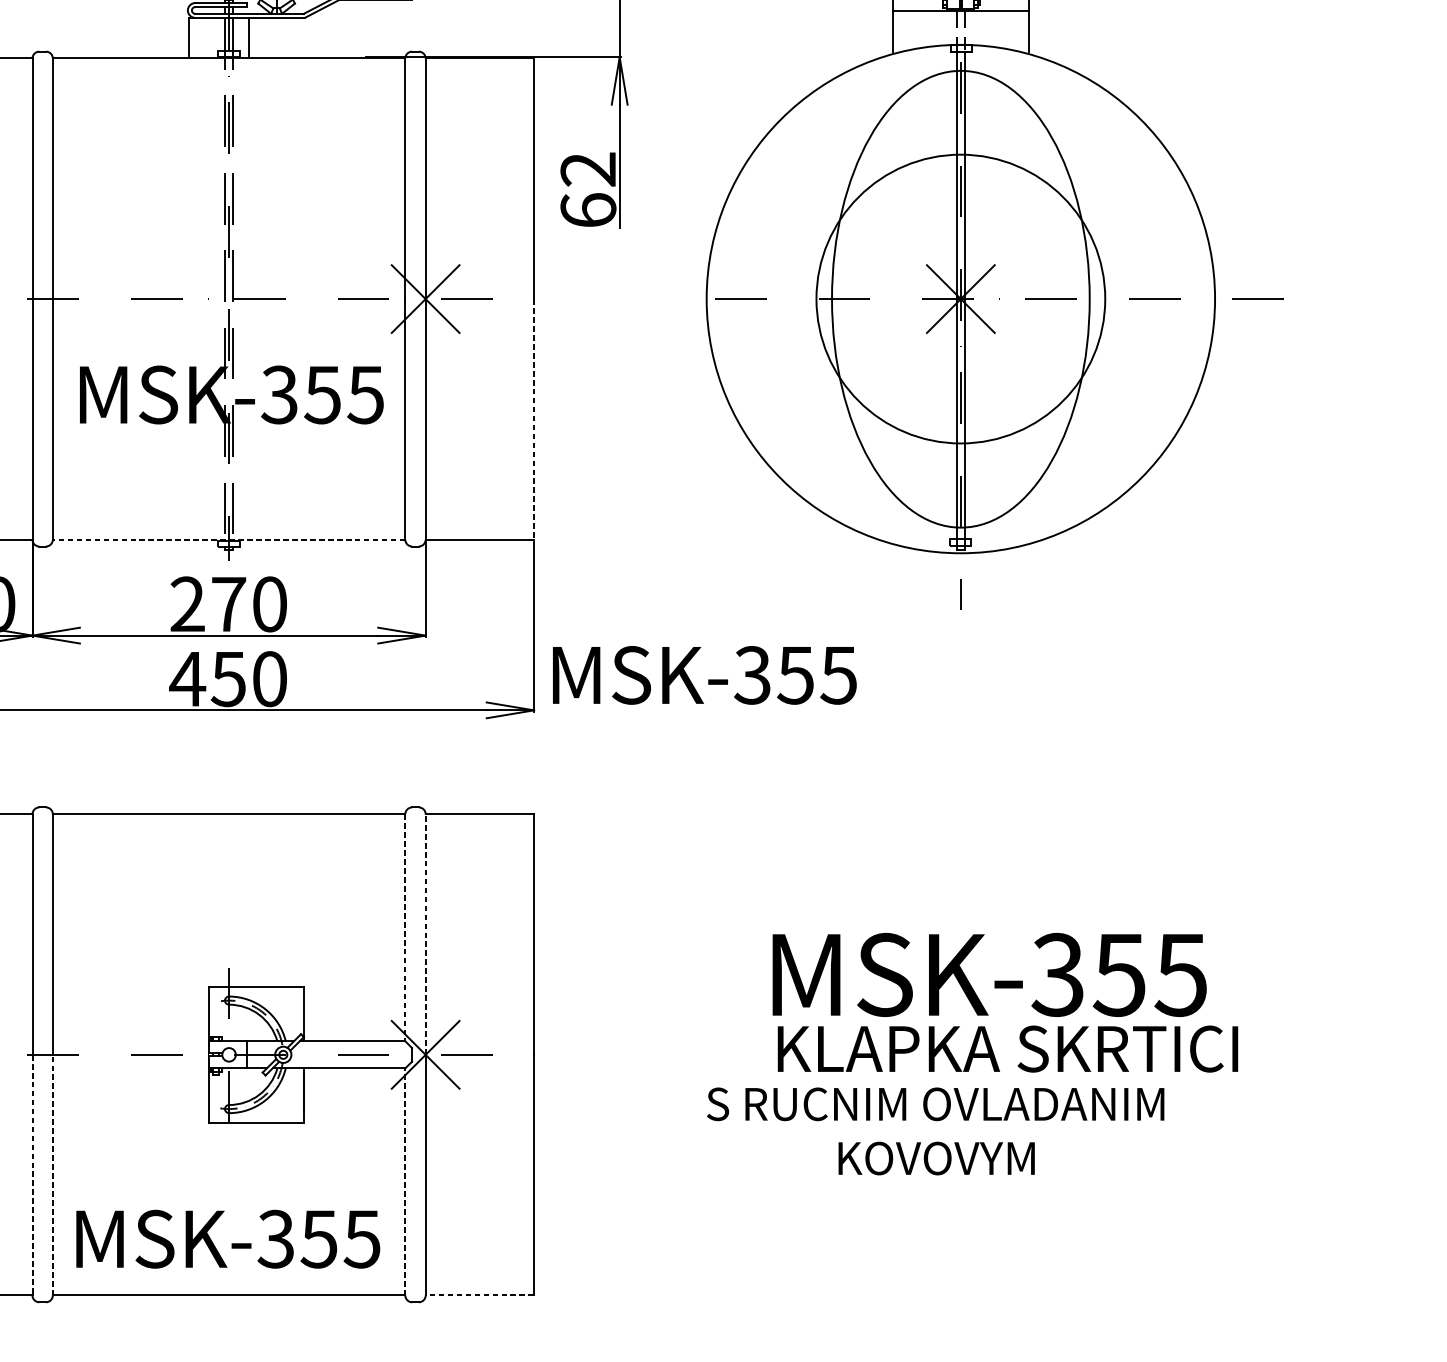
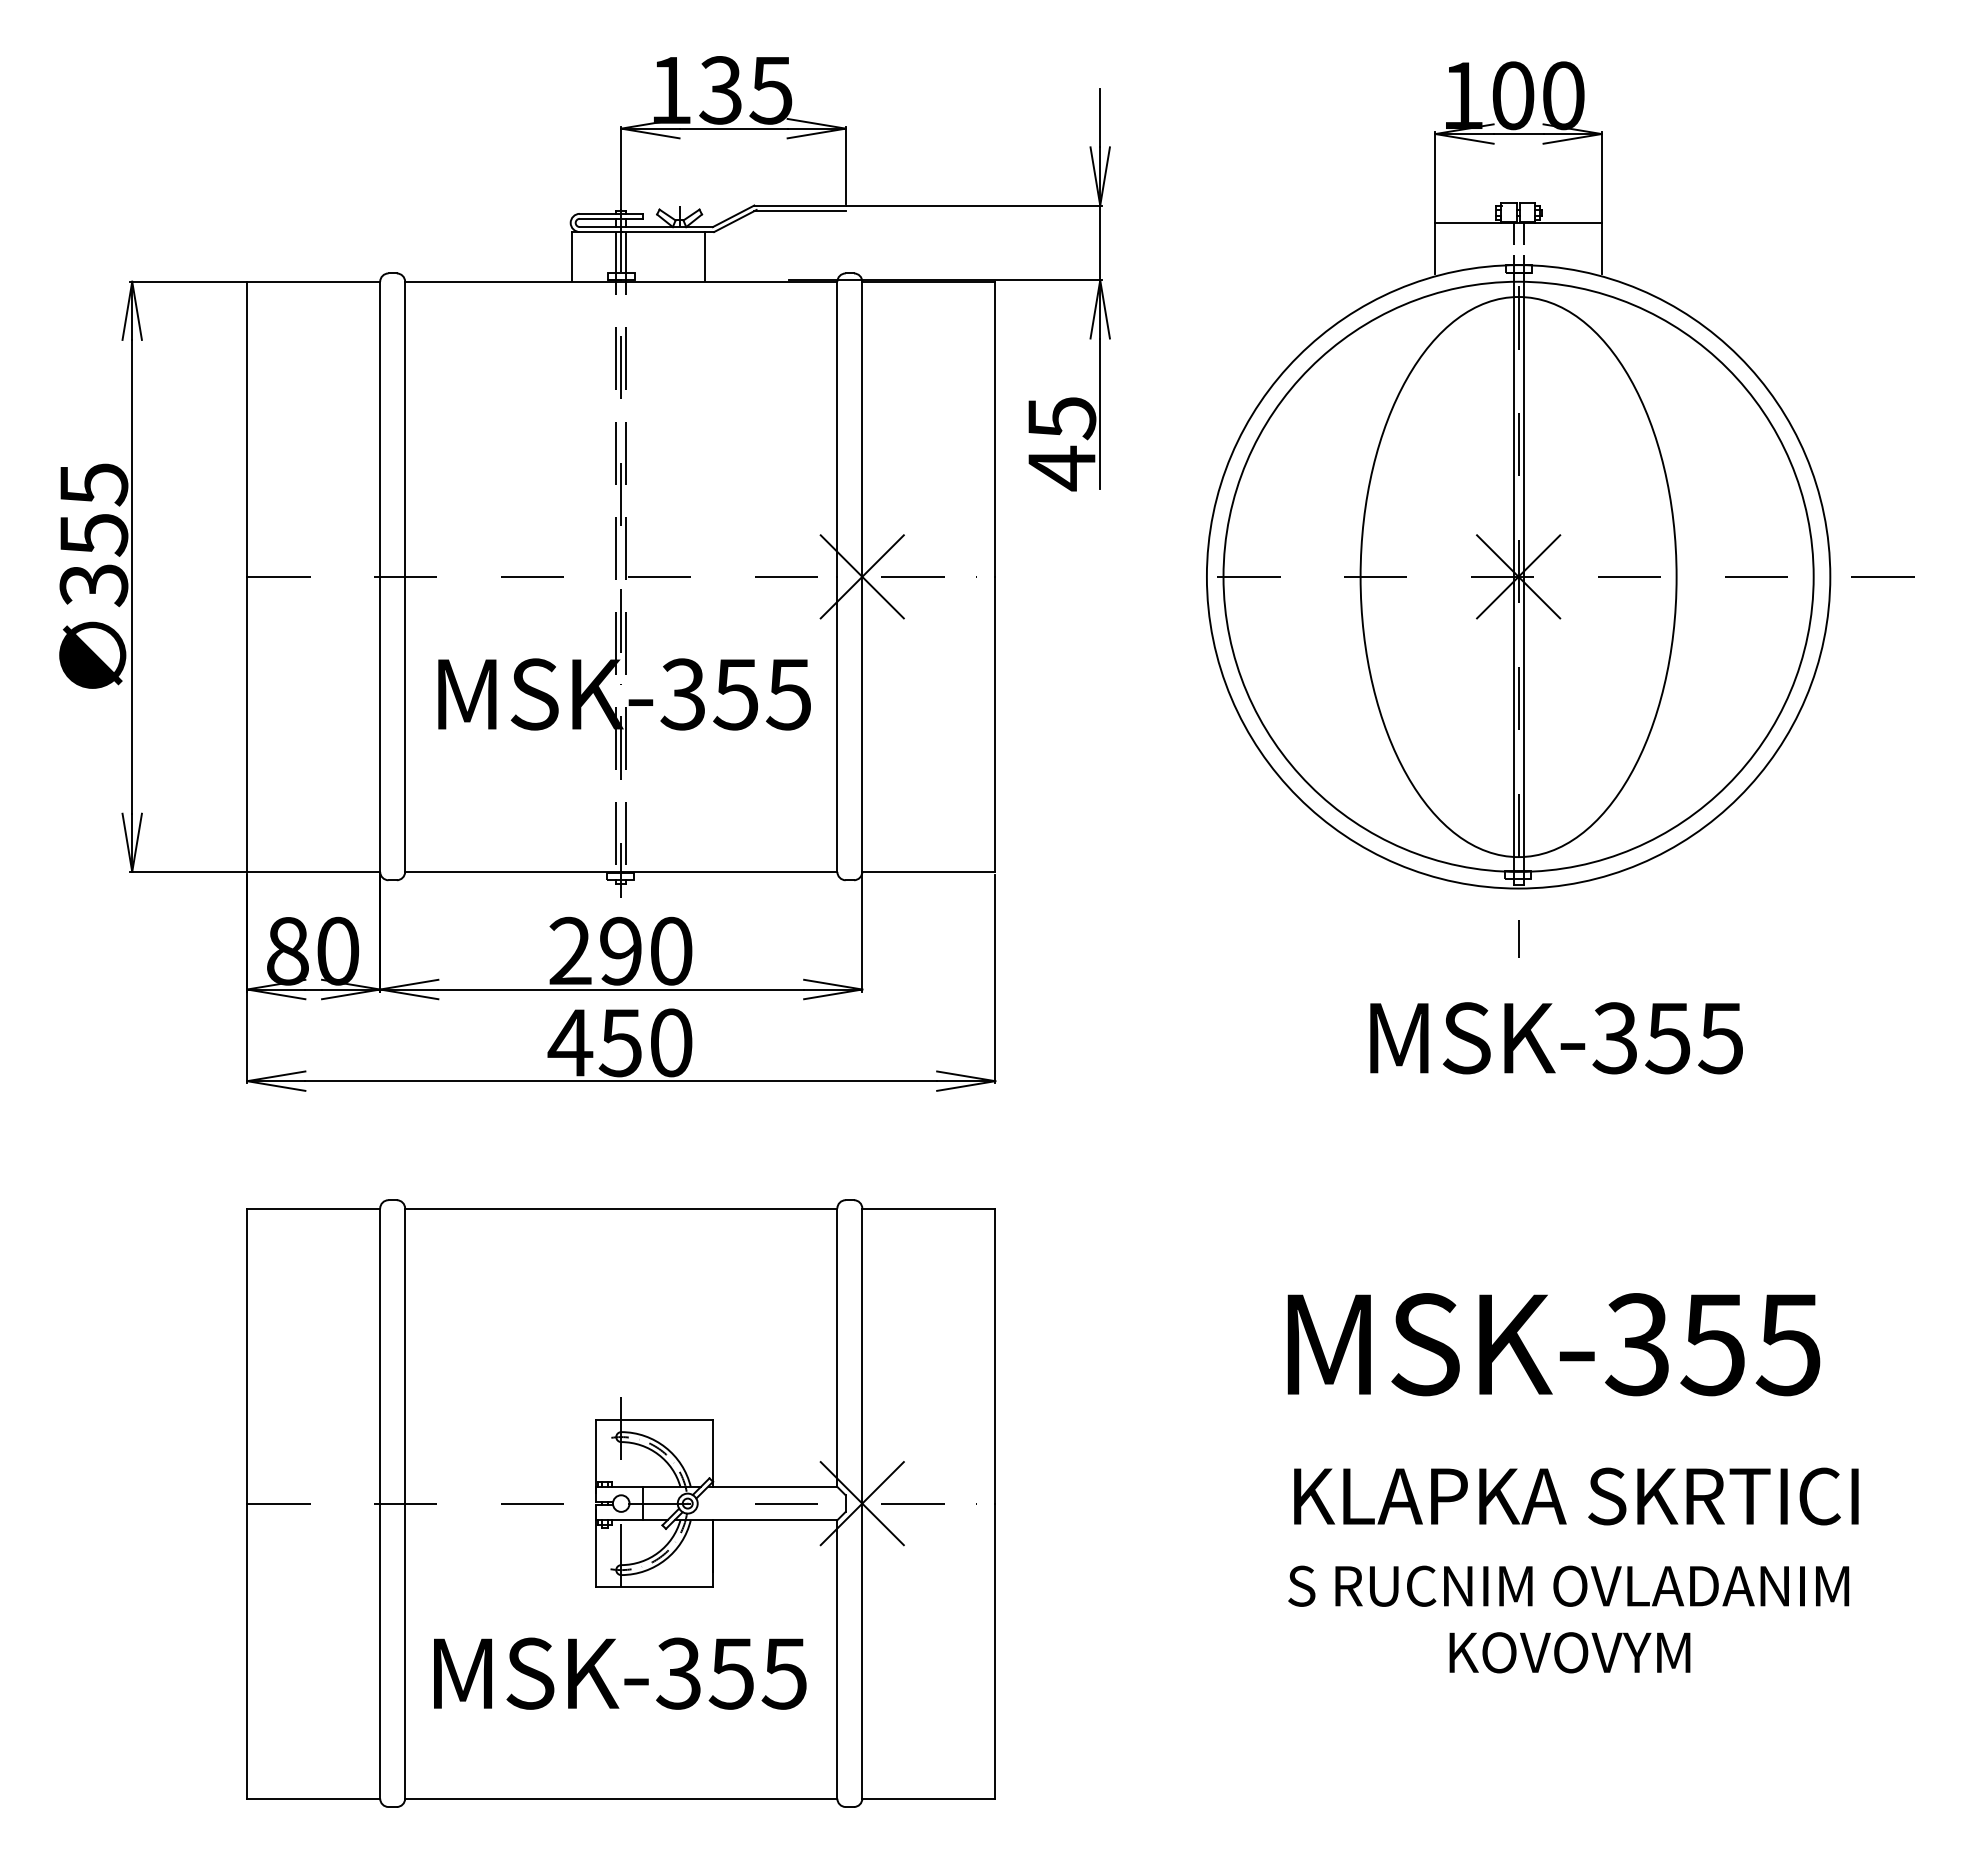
line: (248, 37) -> (704, 256), moved
text: (588, 191) -> (1061, 444), 62 -> 45
circle: (960, 298) -> (1518, 576), size x1.67
line: (534, 419) -> (995, 724), dashed -> solid
line: (228, 539) -> (620, 871), dashed -> solid
text: (229, 603) -> (621, 950), 270 -> 290
text: (704, 675) -> (1556, 1038), moved
line: (405, 928) -> (837, 1348), dashed -> solid
line: (425, 934) -> (862, 1356), dashed -> solid
text: (989, 974) -> (1553, 1344), moved
text: (935, 1131) -> (1568, 1619), moved
line: (32, 1175) -> (380, 1651), dashed -> solid
line: (53, 1175) -> (405, 1651), dashed -> solid
line: (405, 1181) -> (837, 1658), dashed -> solid
text: (228, 1239) -> (620, 1673), moved
line: (479, 1295) -> (928, 1798), dashed -> solid

